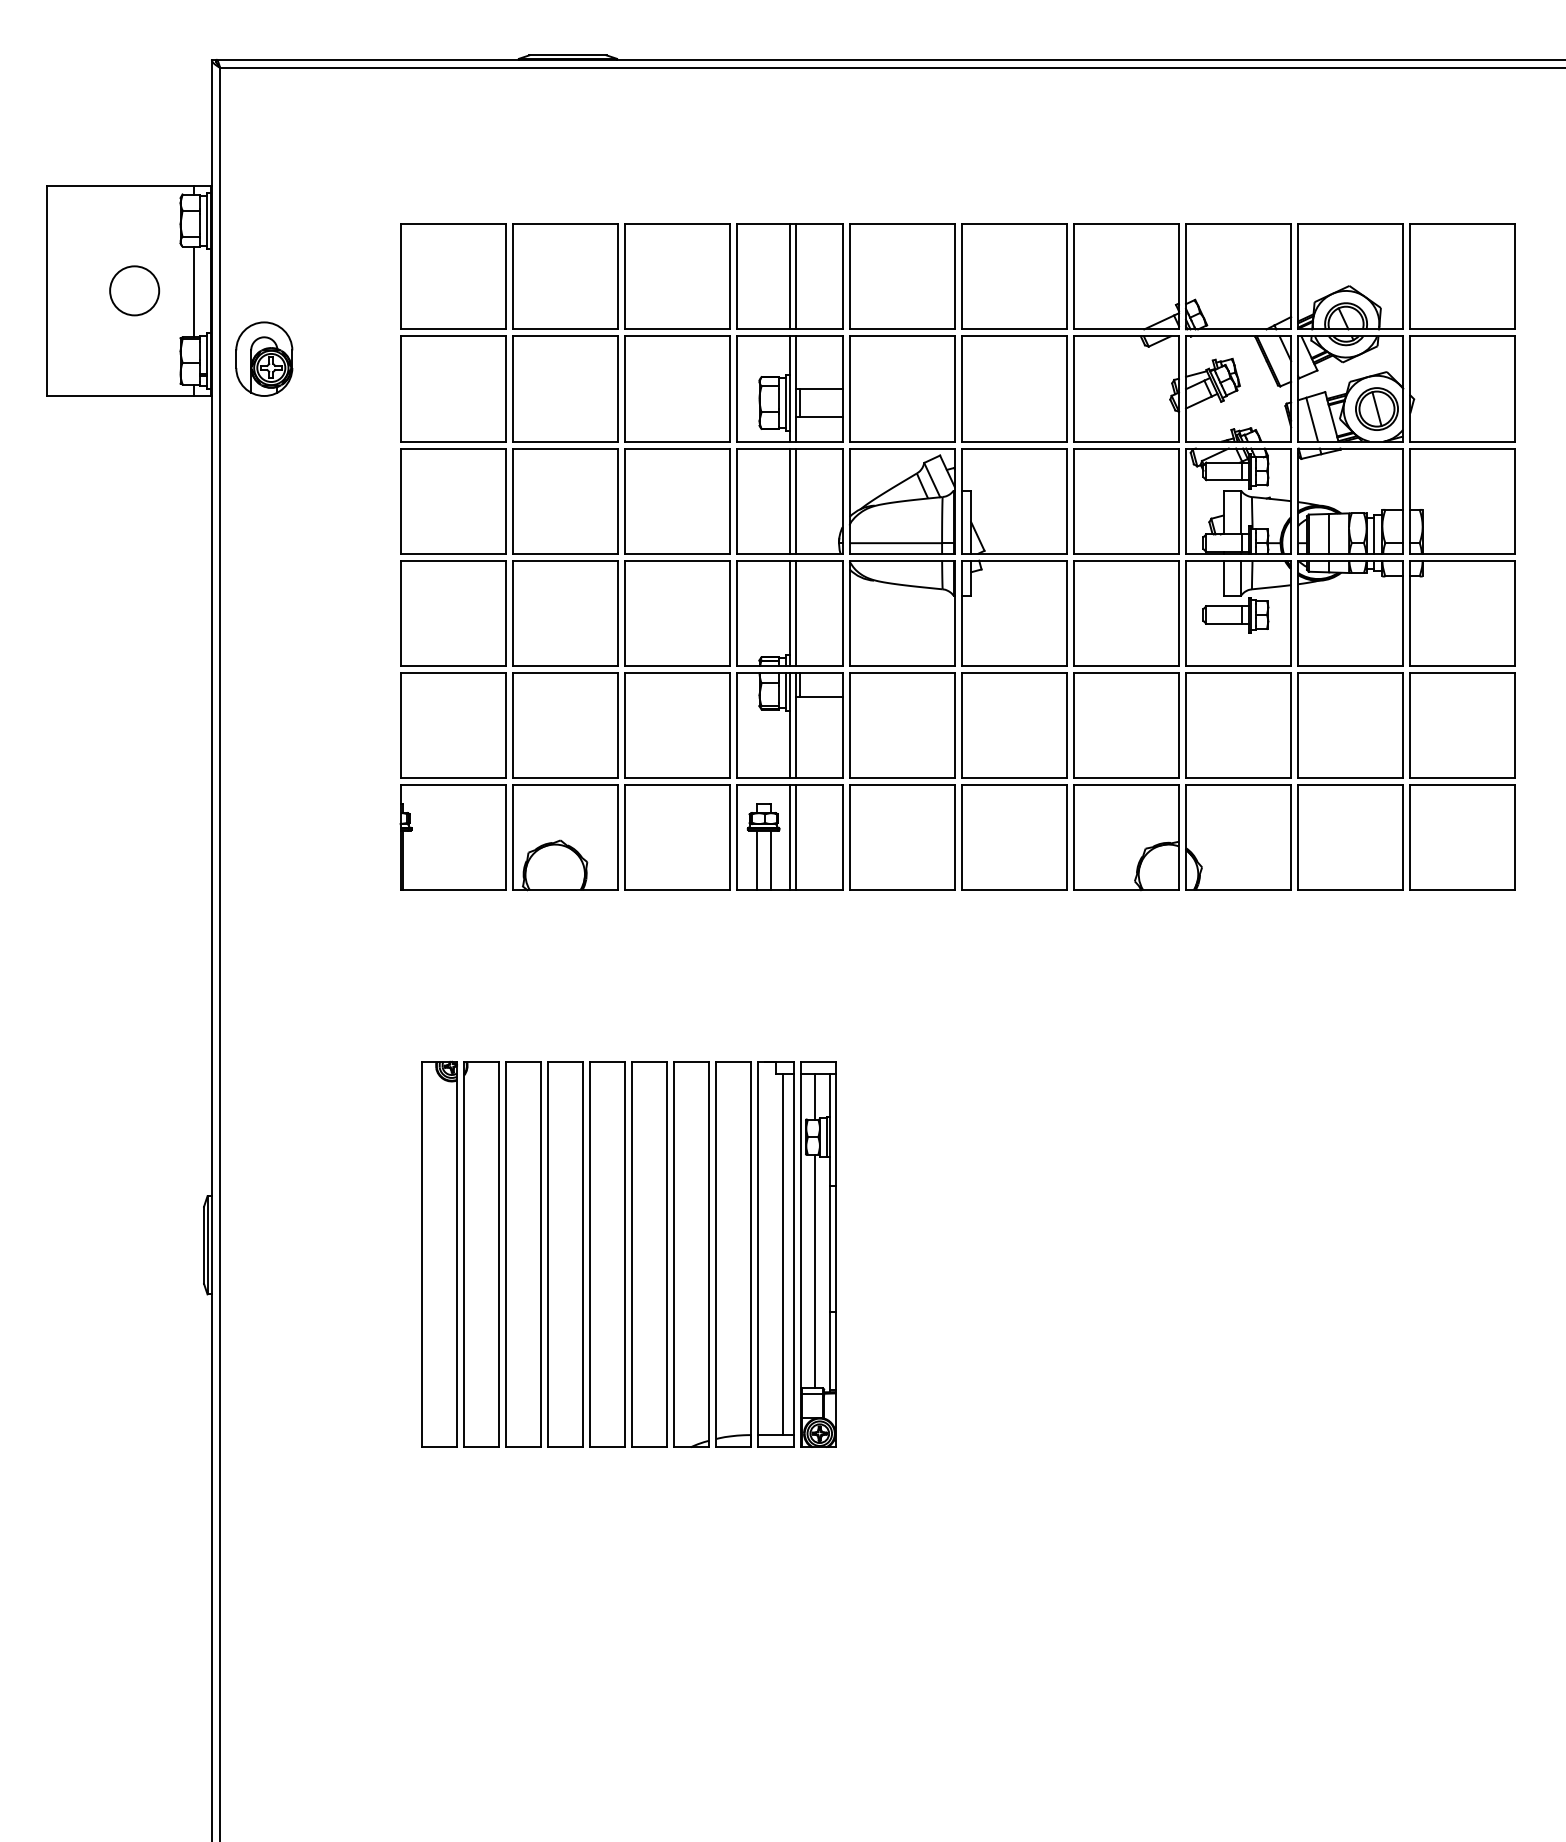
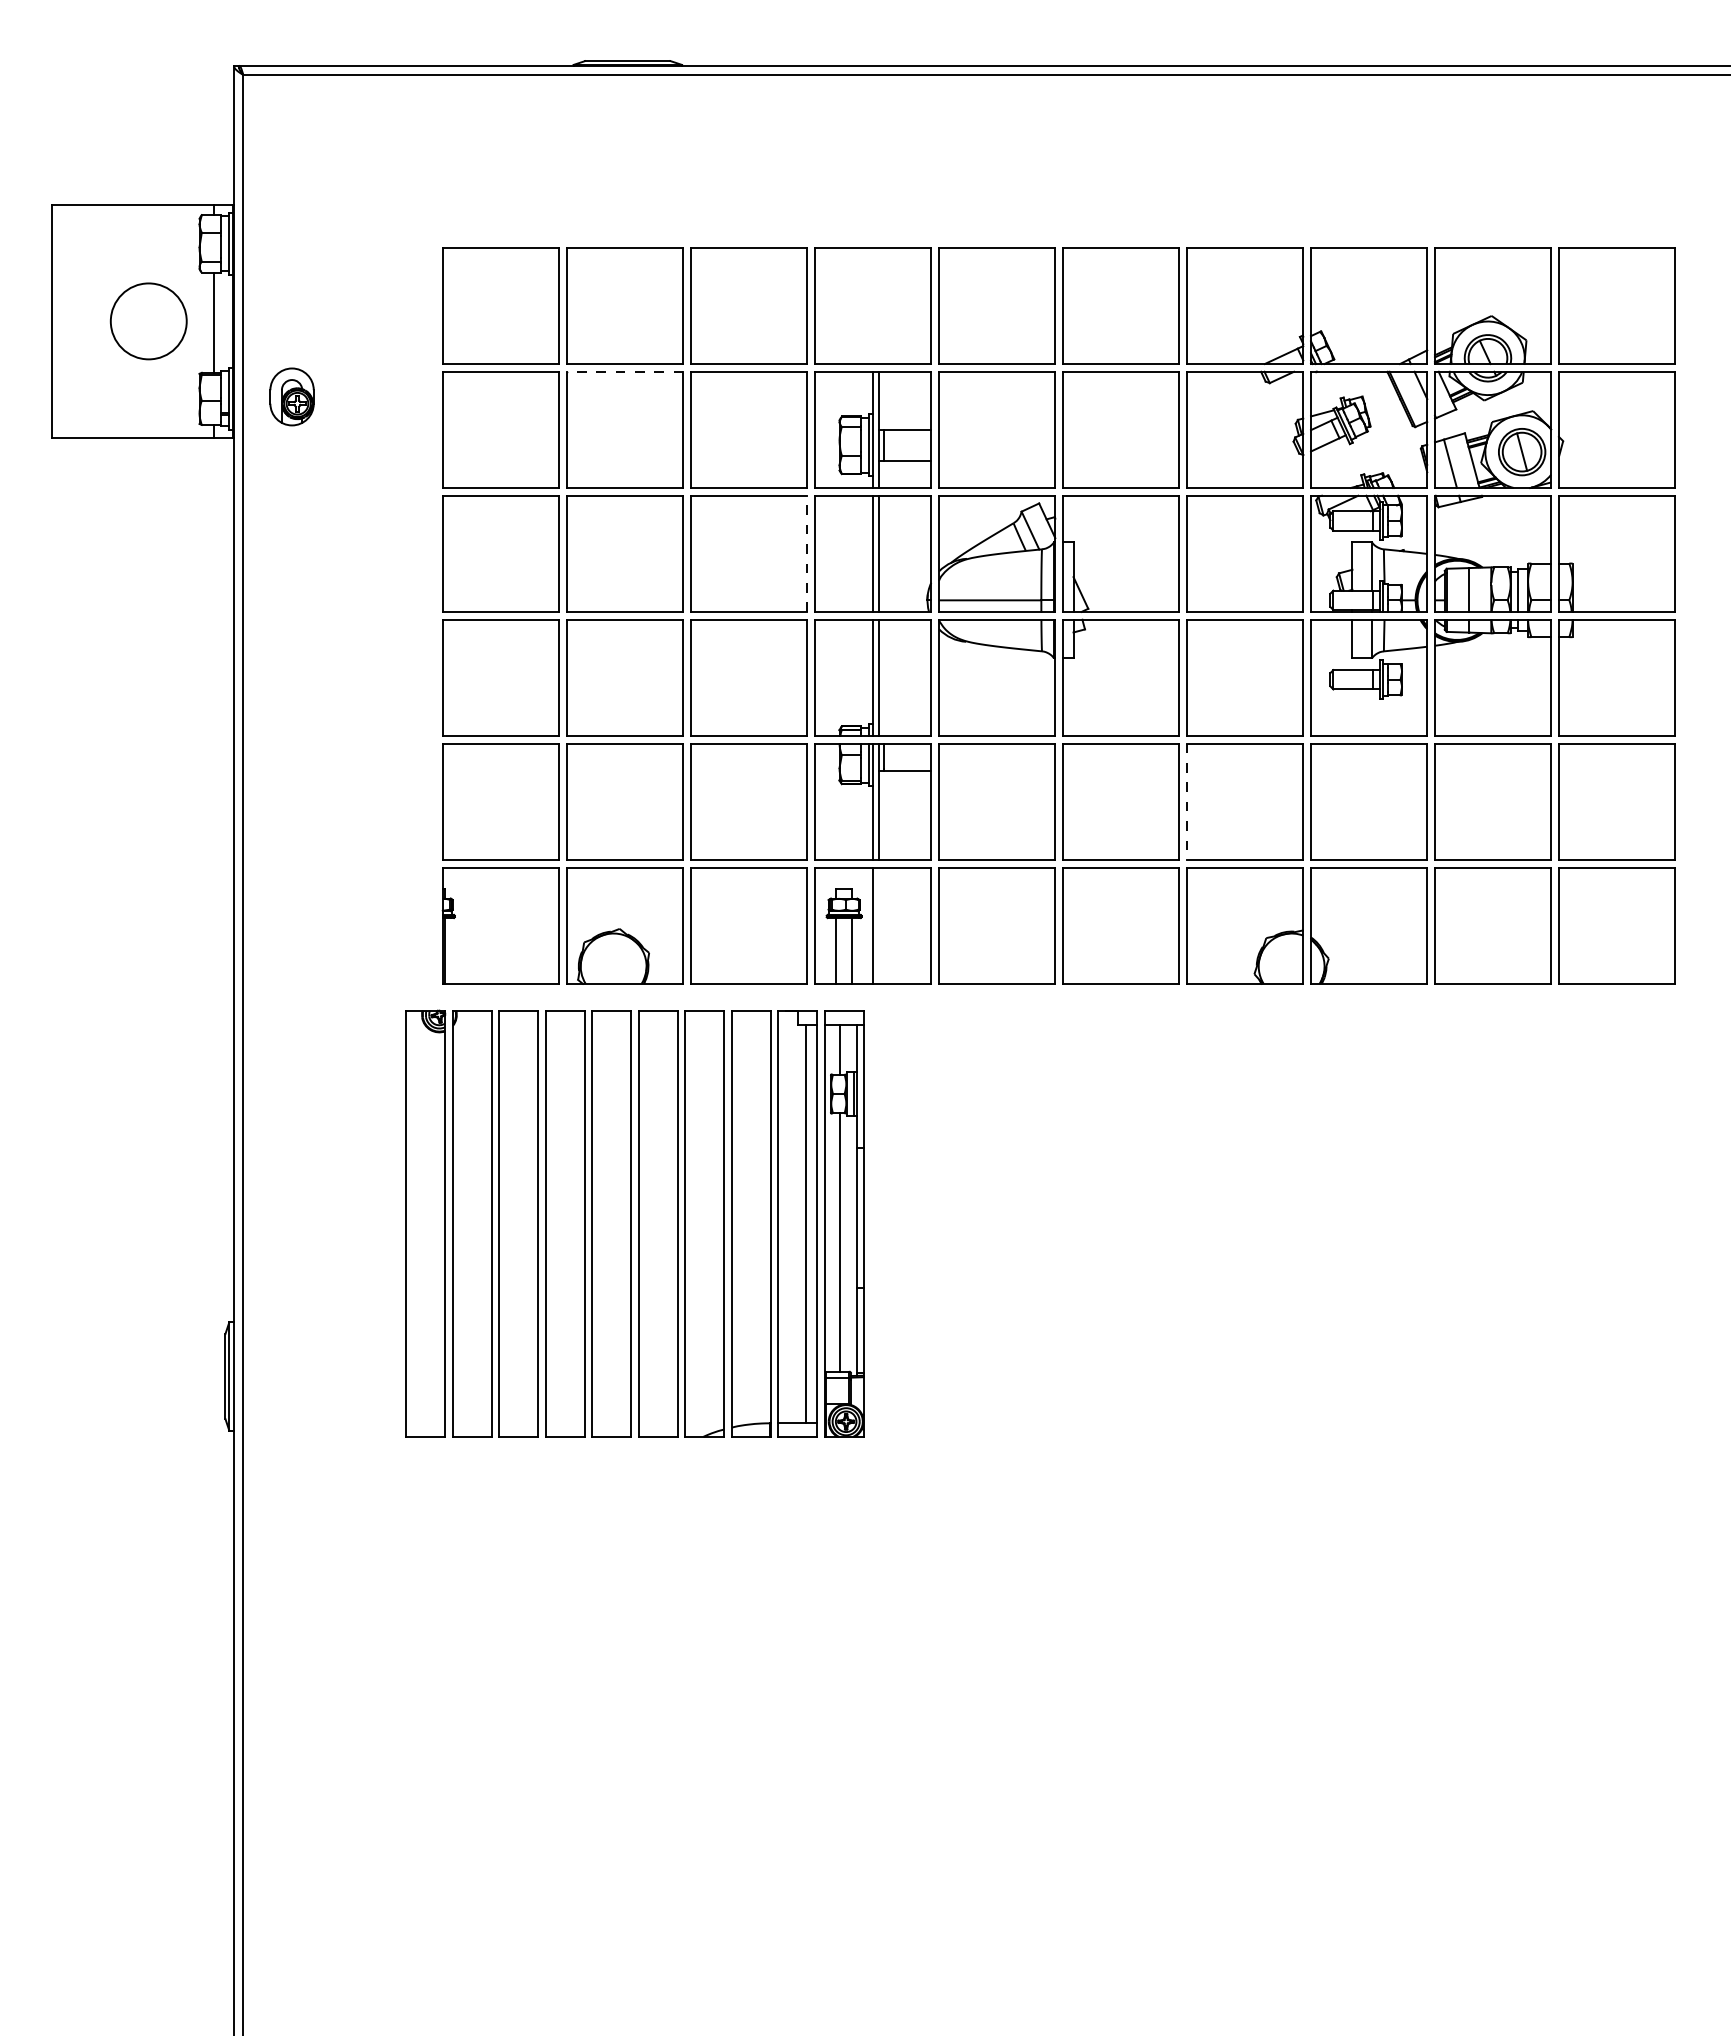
line: (790, 276) -> (873, 305), removed
line: (795, 276) -> (879, 305), removed
circle: (134, 290) -> (148, 321), size x1.4
line: (564, 336) -> (624, 371), solid -> dashed
part: (263, 358) -> (291, 396), size x0.7
line: (730, 500) -> (807, 553), solid -> dashed
line: (1074, 726) -> (1187, 802), solid -> dashed
line: (795, 837) -> (879, 925), removed
part: (628, 1254) -> (634, 1223), moved

